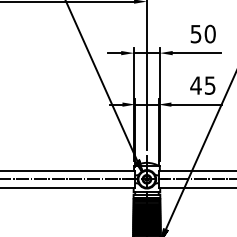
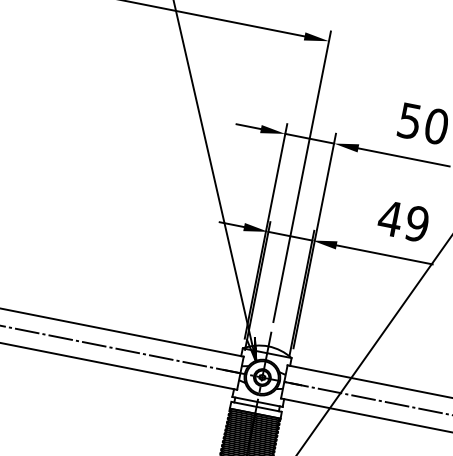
text: (209, 85) -> (415, 223), 45 -> 49

